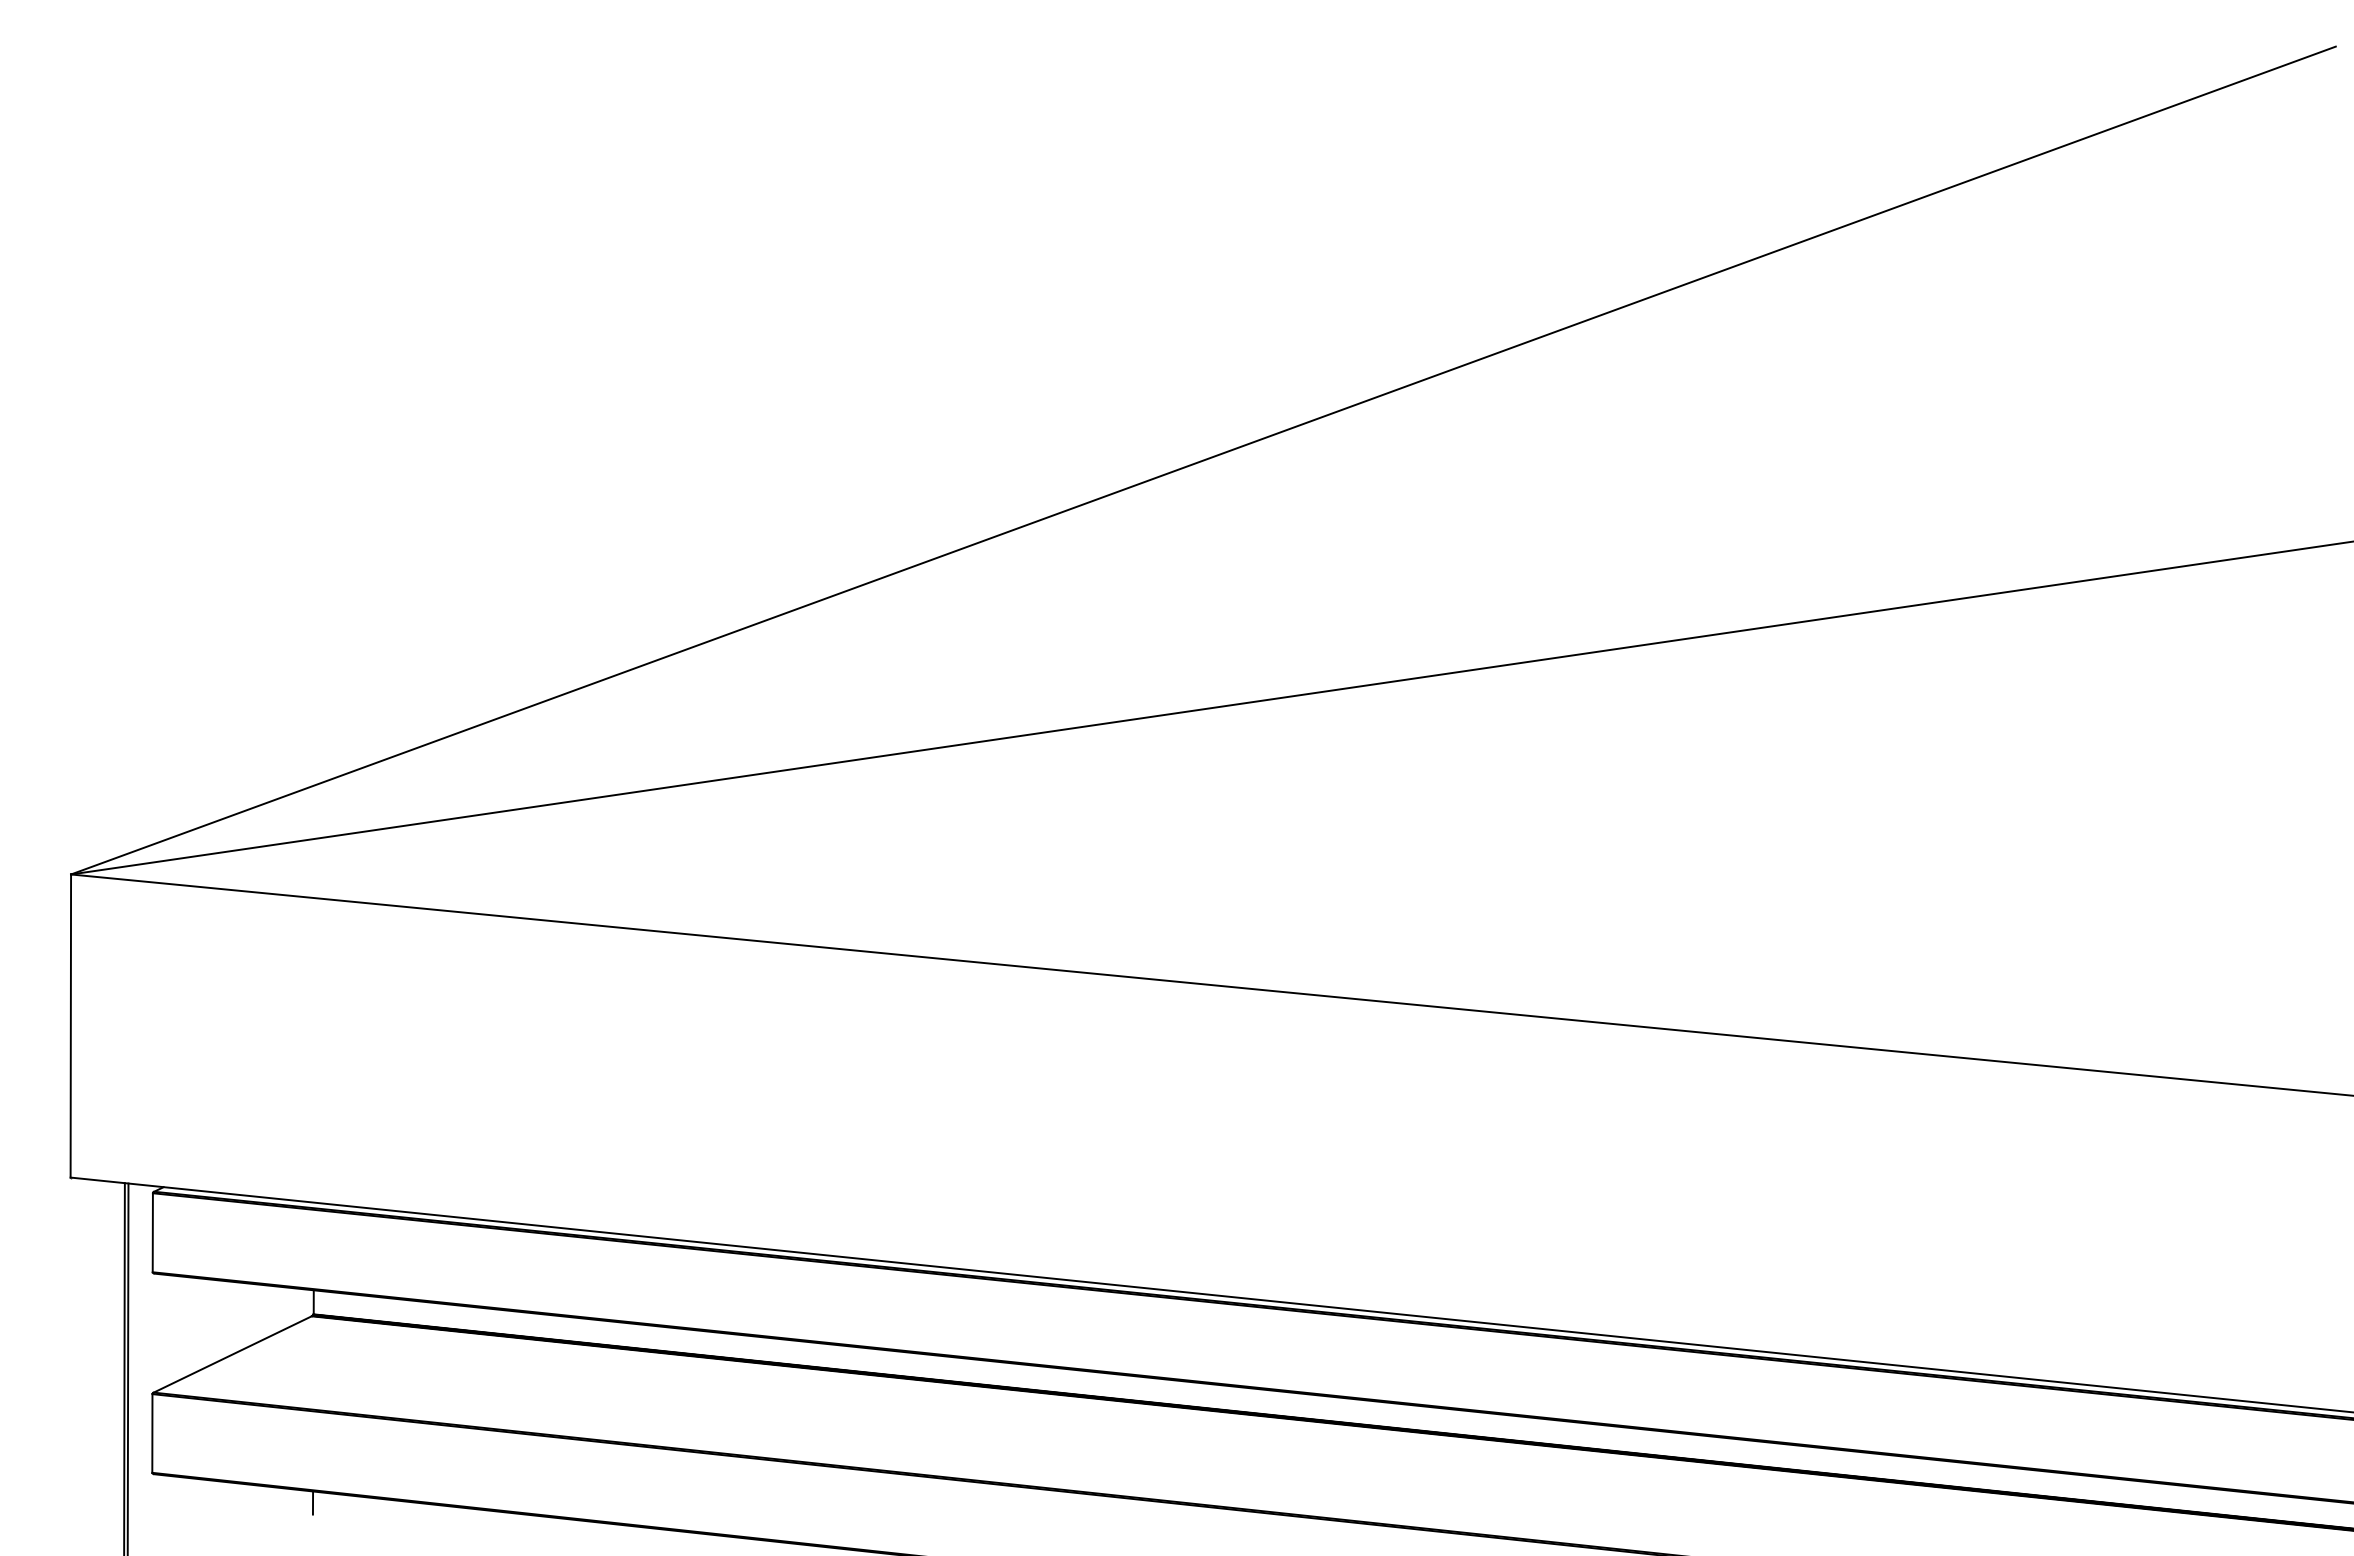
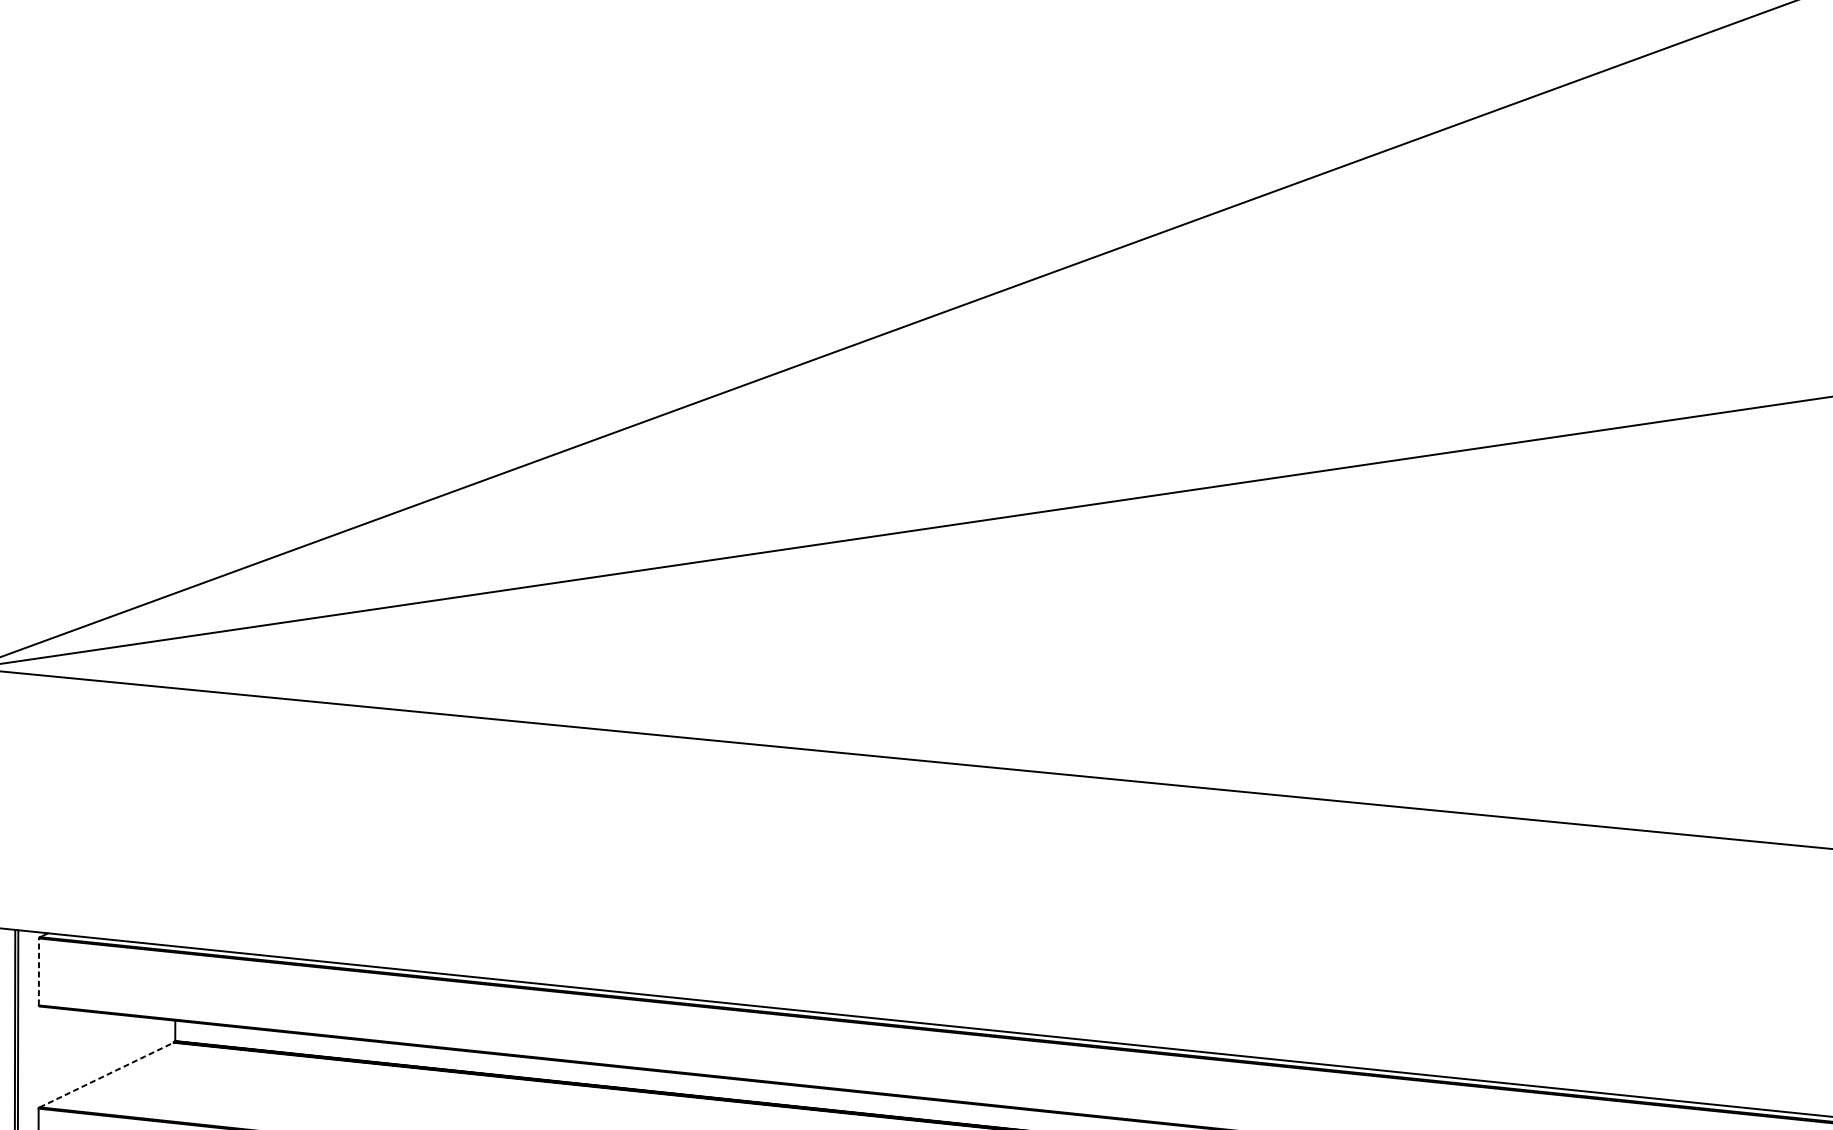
line: (152, 1232) -> (38, 971), solid -> dashed
line: (232, 1354) -> (106, 1075), solid -> dashed

